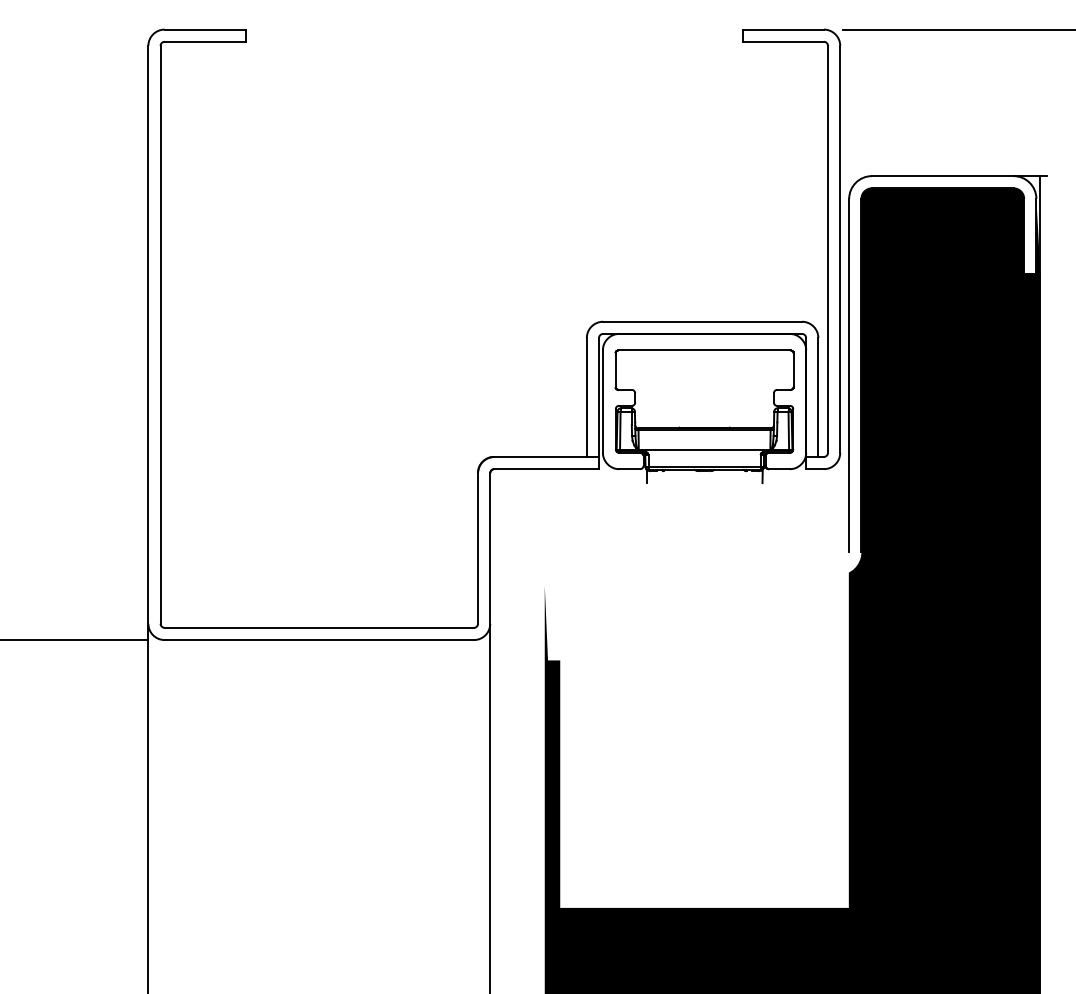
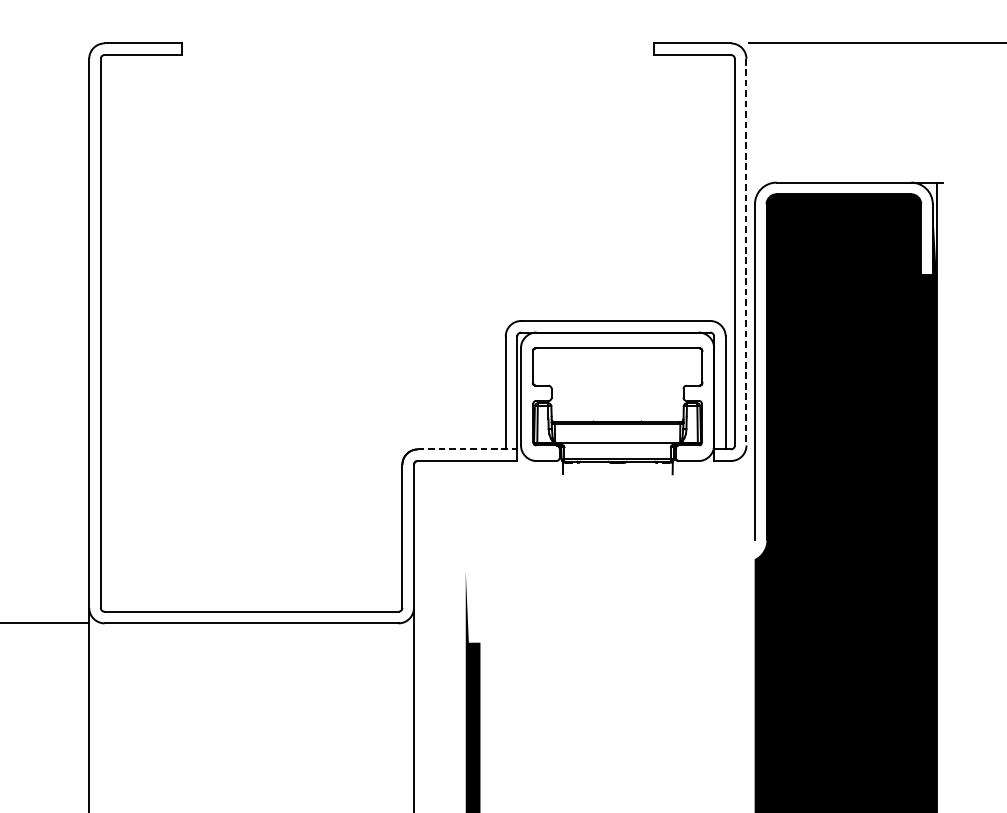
line: (840, 249) -> (746, 252), solid -> dashed
line: (547, 456) -> (468, 448), solid -> dashed

